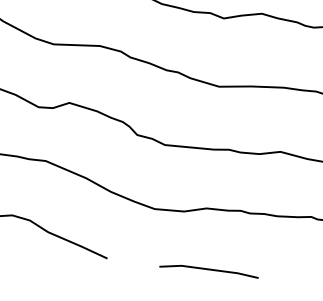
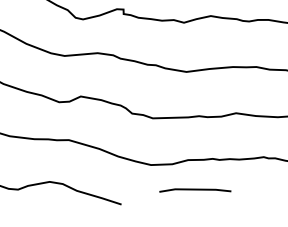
line: (209, 270) -> (195, 190), moved

